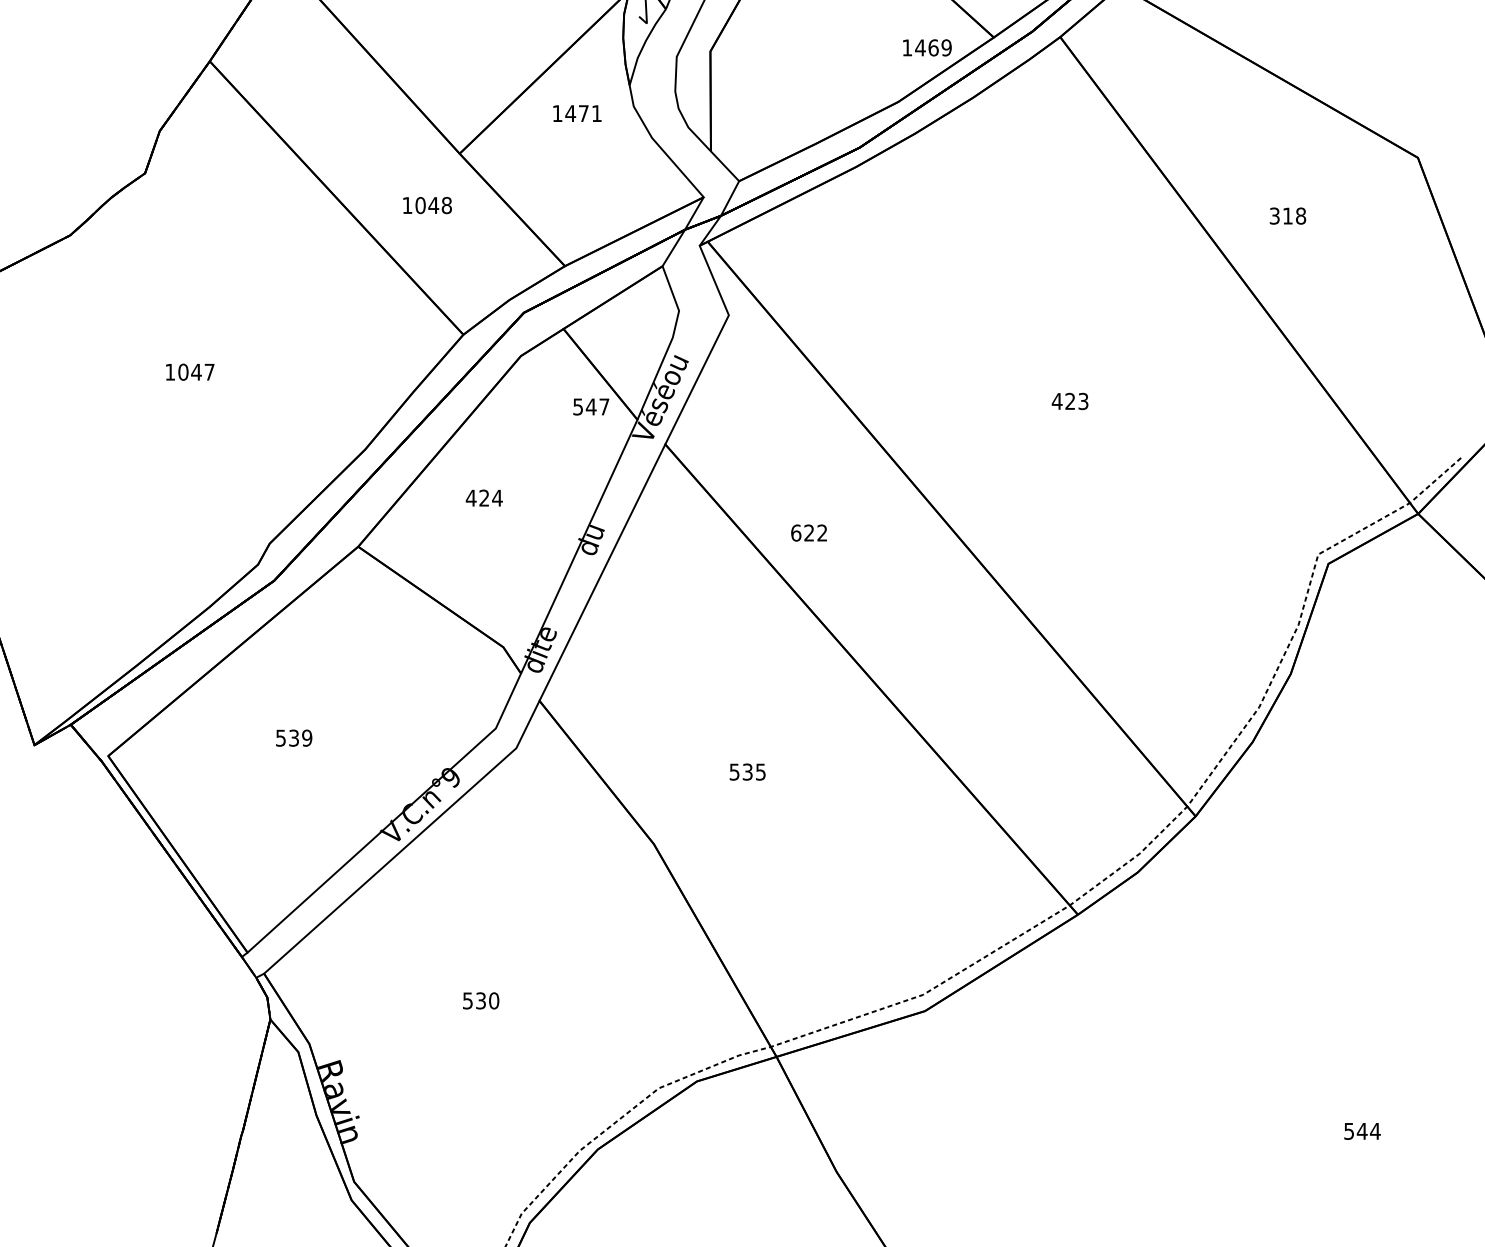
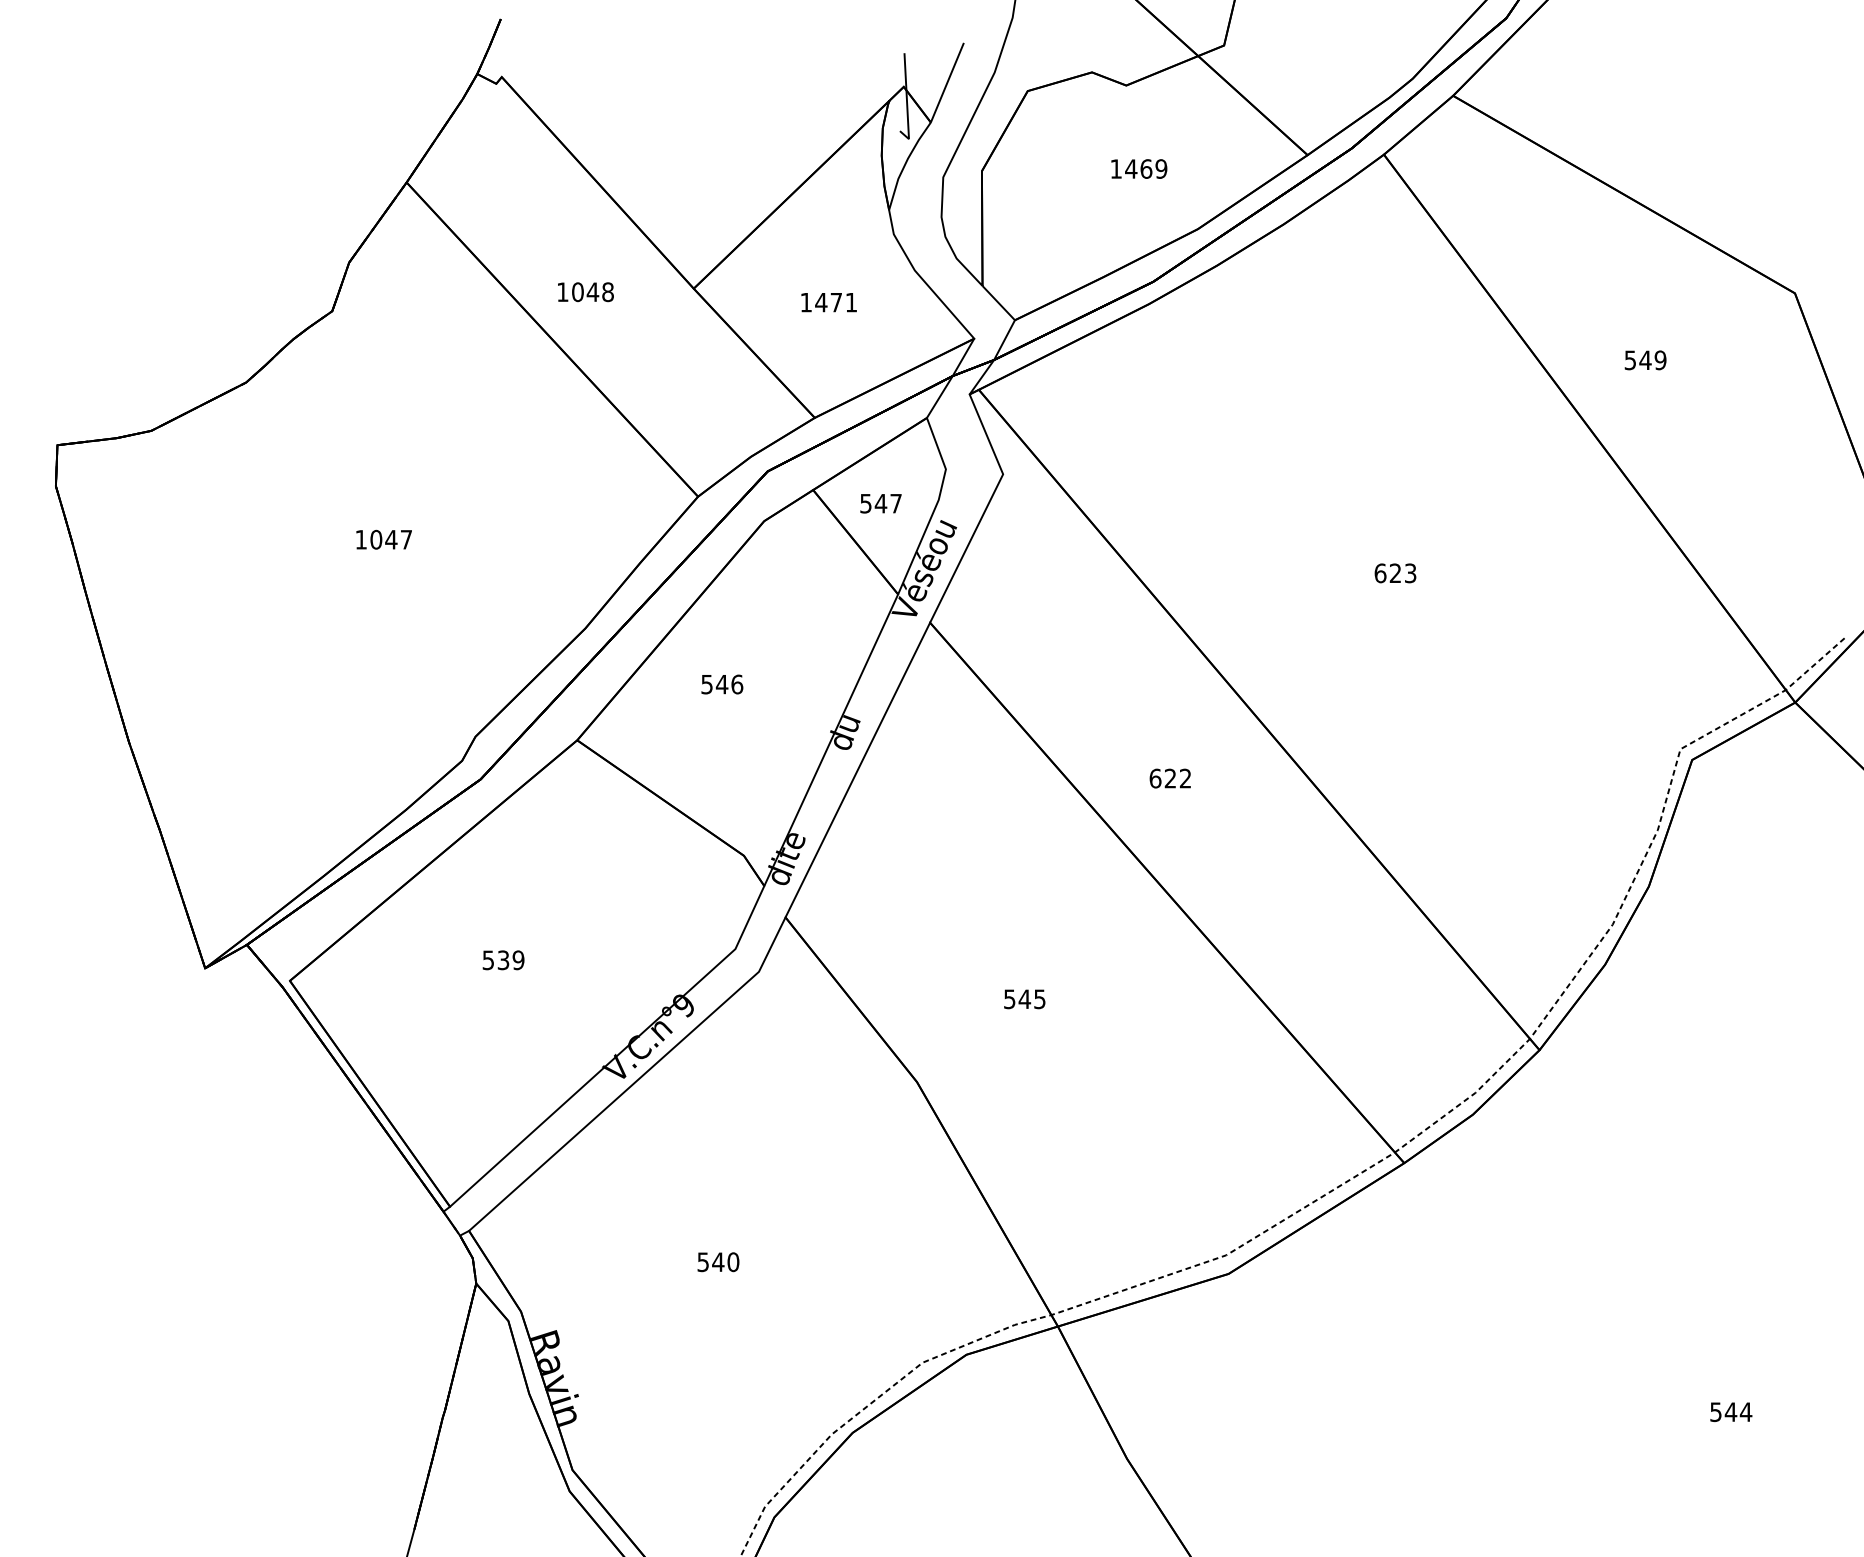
text: (927, 47) -> (1139, 168), moved
text: (576, 113) -> (828, 302), moved
text: (427, 205) -> (585, 292), moved
text: (1287, 216) -> (1645, 360), 318 -> 549
text: (1057, 401) -> (1380, 573), 423 -> 623
text: (590, 406) -> (880, 503), moved
text: (483, 498) -> (721, 684), 424 -> 546
text: (808, 532) -> (1169, 778), moved
text: (747, 772) -> (1024, 999), 535 -> 545
text: (481, 1001) -> (718, 1262), 530 -> 540

